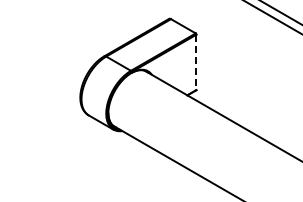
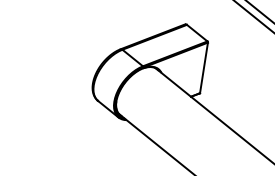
line: (196, 62) -> (204, 68), dashed -> solid

